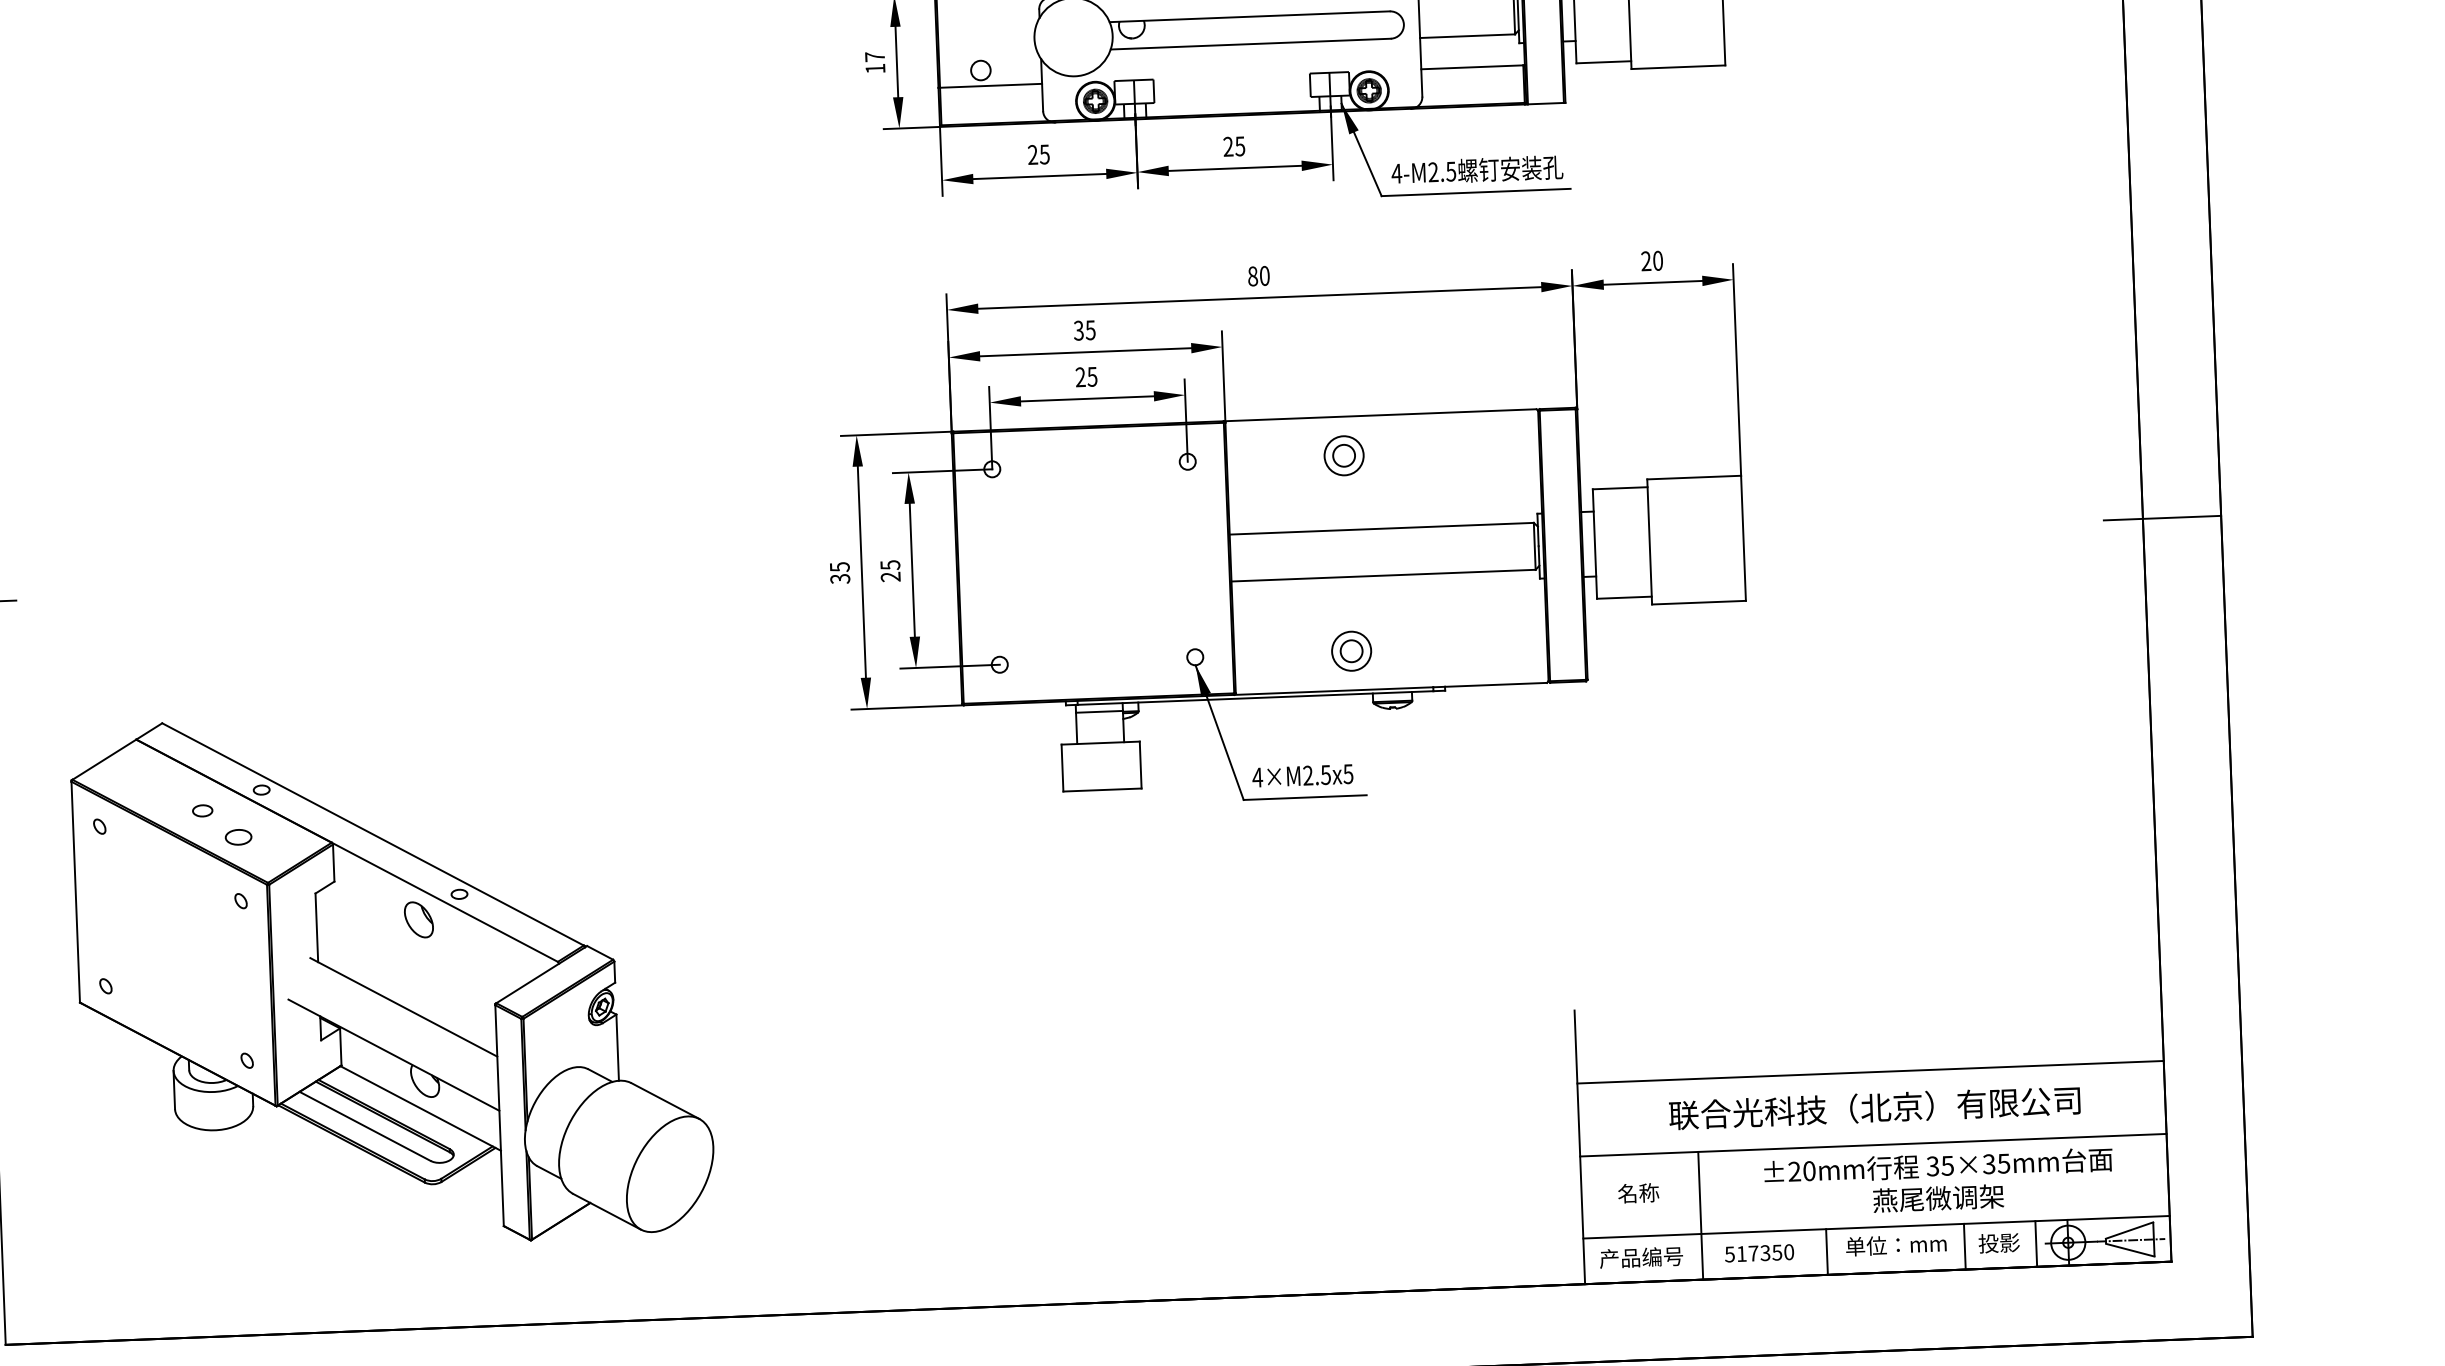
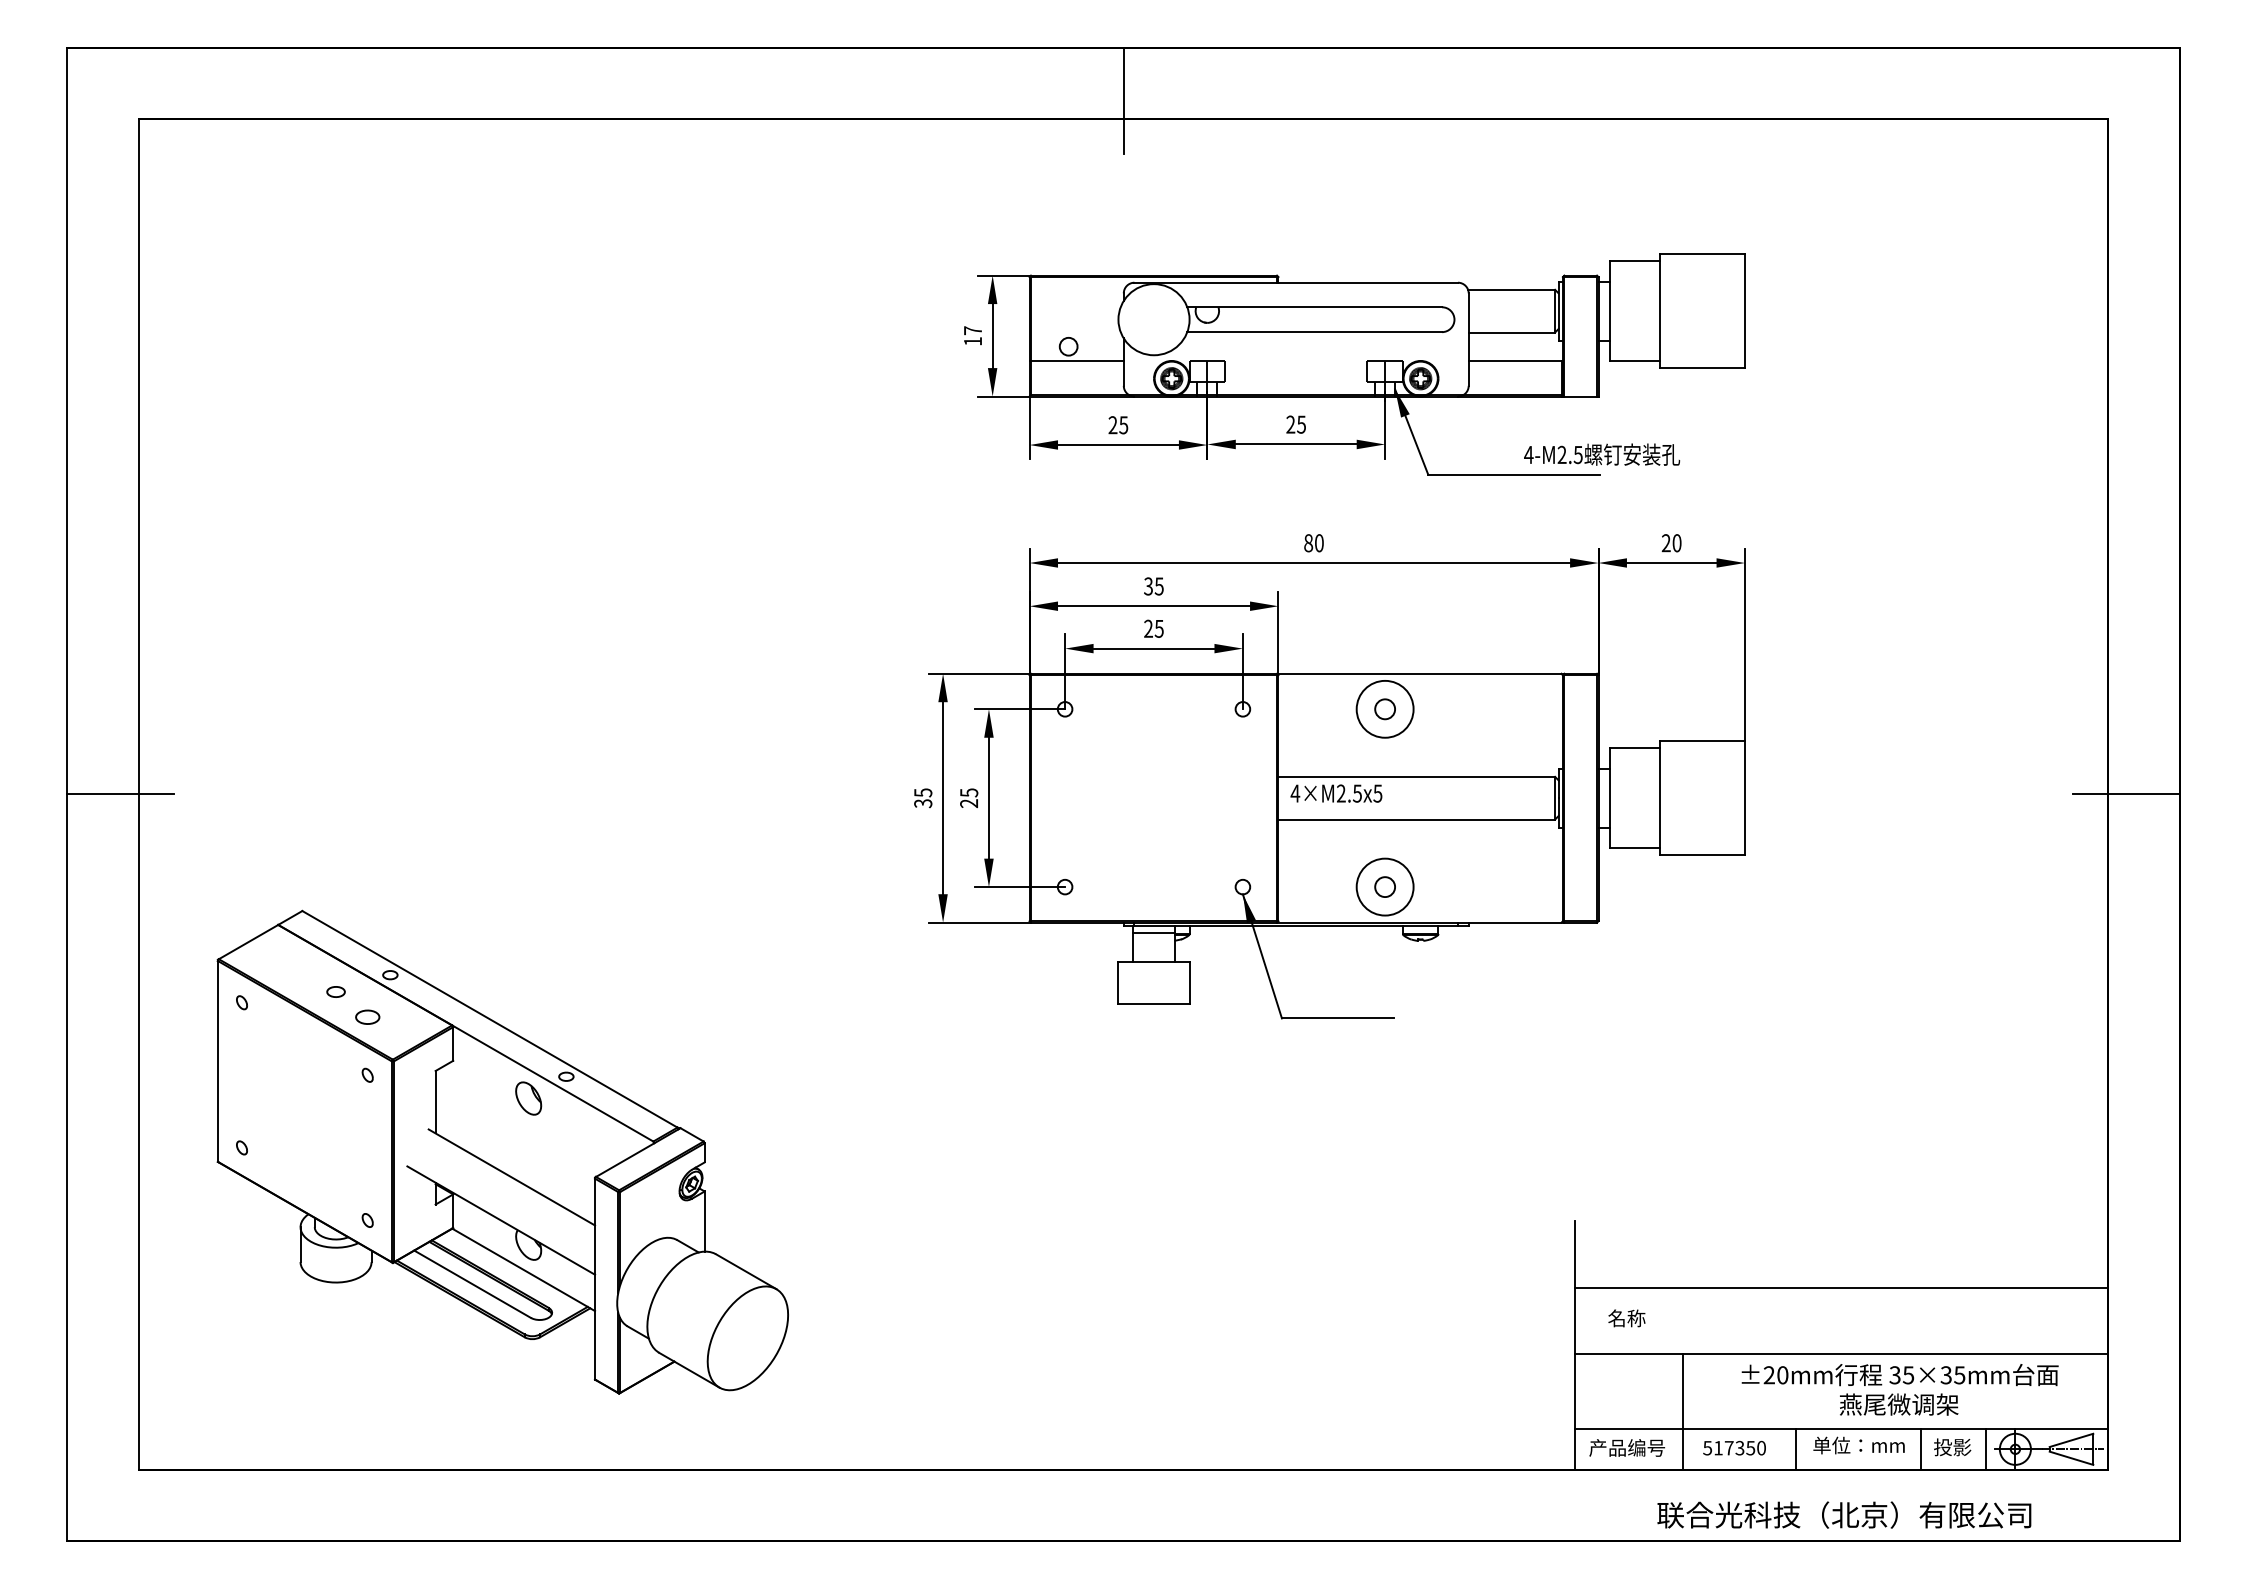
text: (1477, 170) -> (1602, 454), moved
circle: (1343, 456) -> (1384, 709), size x1.6
circle: (1350, 650) -> (1384, 886), size x1.6
text: (1302, 775) -> (1336, 793), moved
text: (1874, 1107) -> (1844, 1514), moved
text: (1638, 1193) -> (1626, 1318), moved

